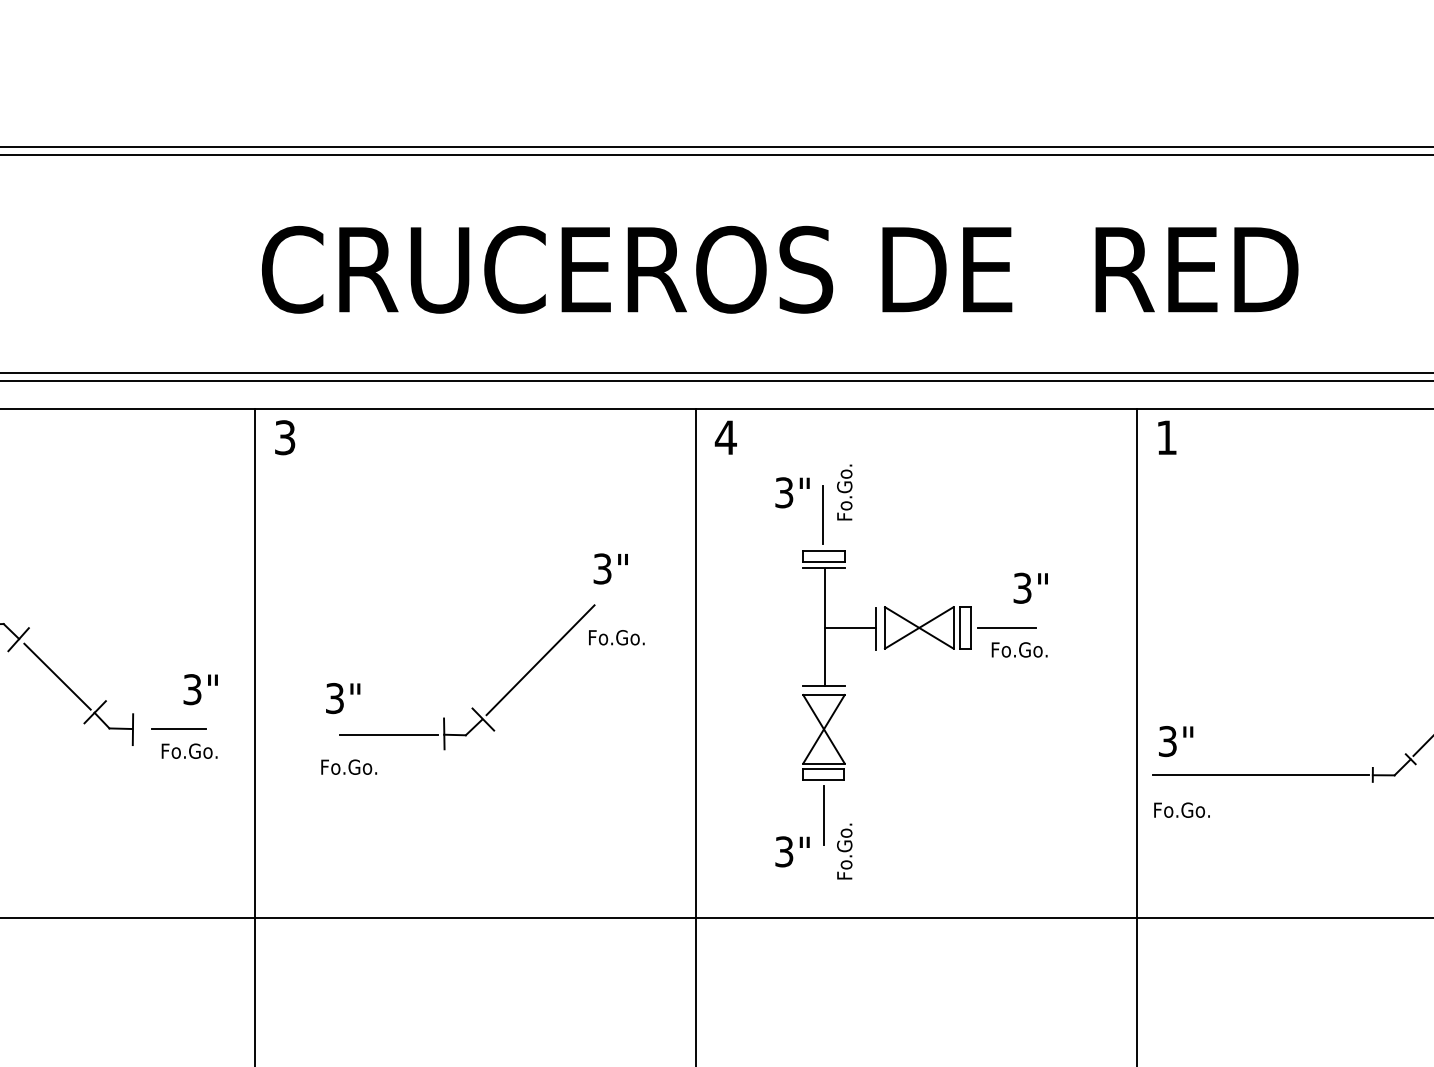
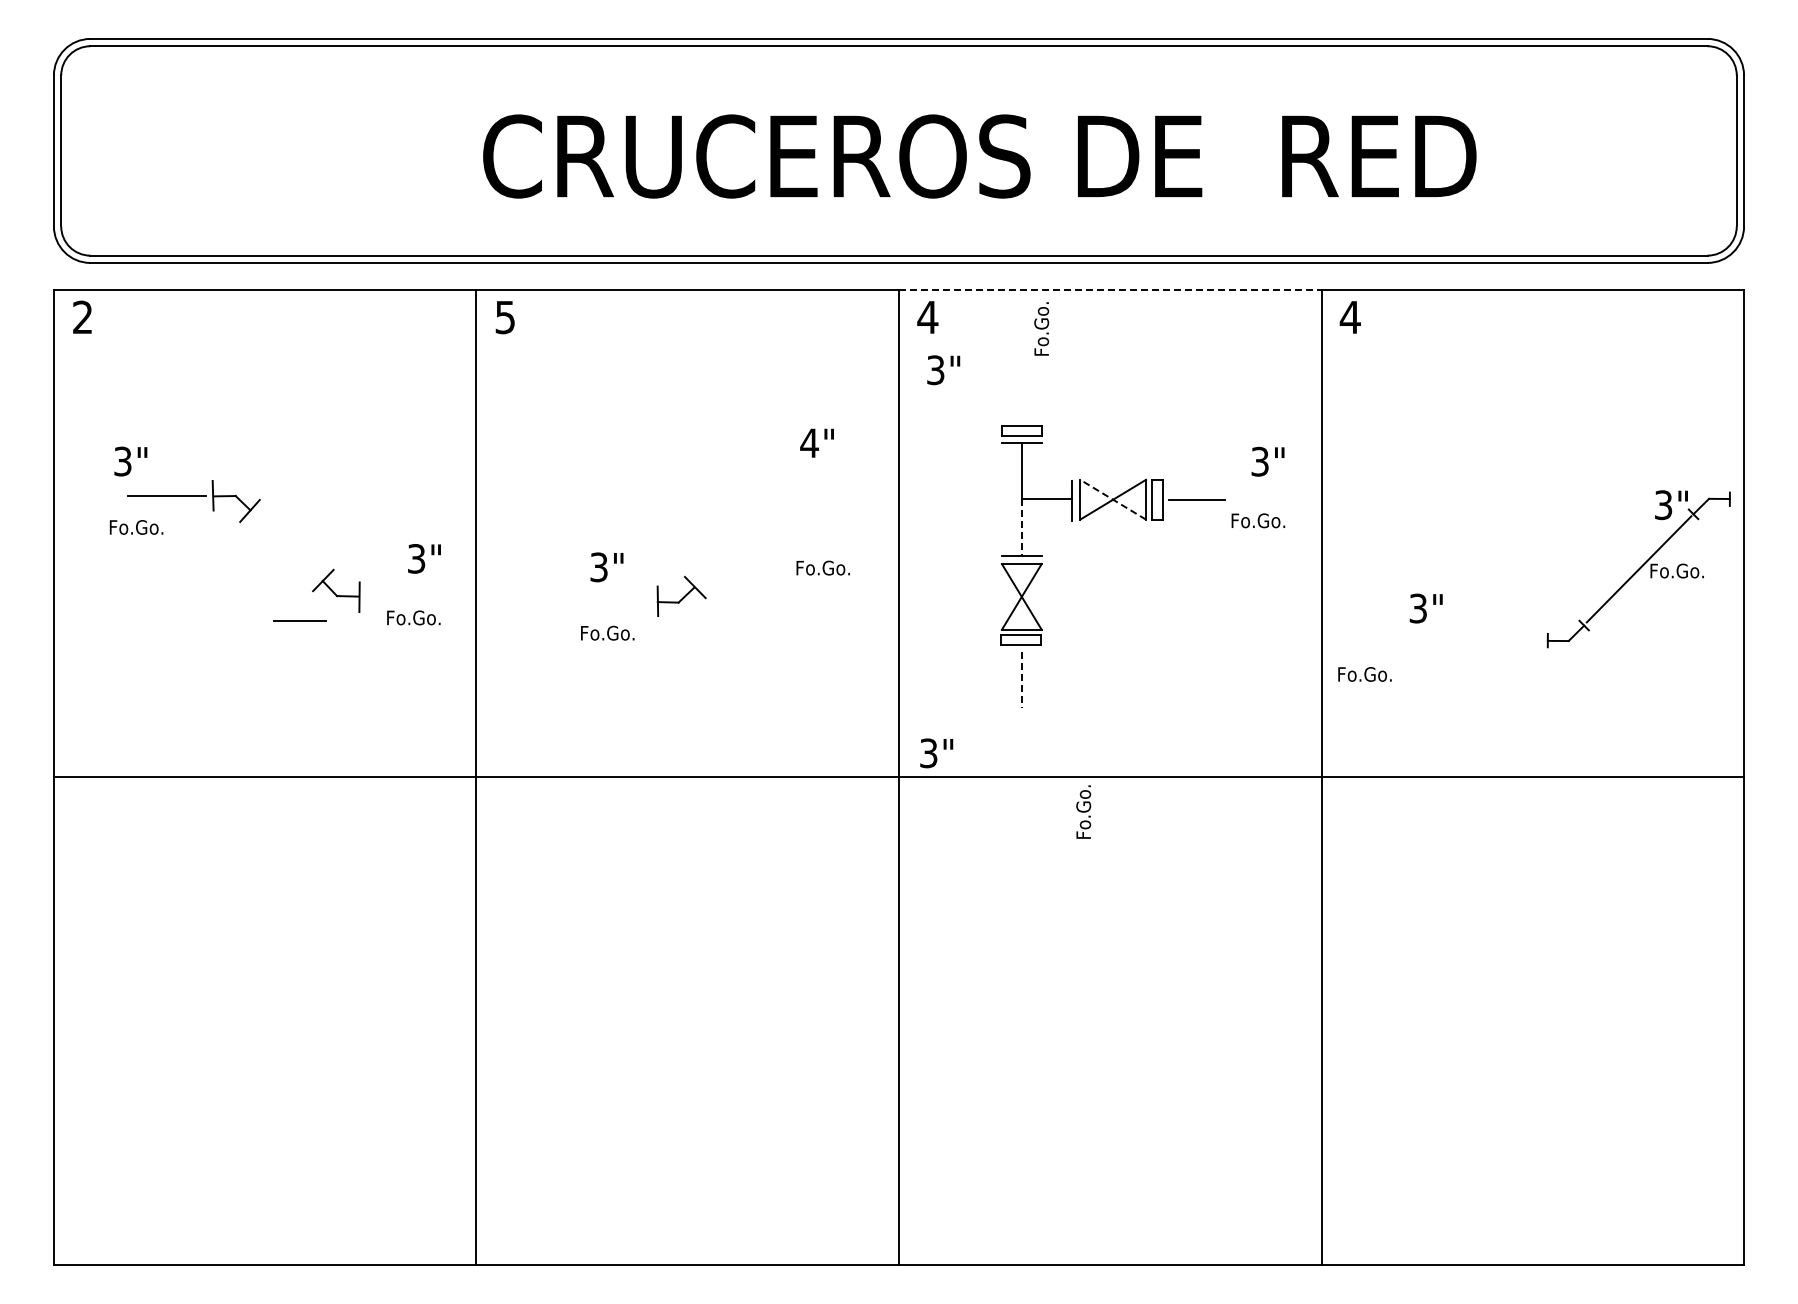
line: (916, 408) -> (1110, 289), solid -> dashed
text: (285, 436) -> (505, 316), 3 -> 5
text: (1165, 437) -> (1349, 317), 1 -> 4
text: (844, 492) -> (1041, 328), moved
text: (792, 493) -> (943, 370), moved
line: (823, 514) -> (1021, 391), removed
text: (602, 569) -> (809, 443), 3" -> 4"
text: (1030, 588) -> (1267, 461), moved
line: (918, 627) -> (1112, 499), solid -> dashed
text: (616, 637) -> (822, 567), moved
text: (1019, 649) -> (1258, 520), moved
line: (824, 656) -> (1022, 527), solid -> dashed
line: (539, 660) -> (749, 530), removed
line: (57, 676) -> (287, 546), removed
text: (342, 698) -> (606, 567), moved
line: (178, 728) -> (299, 620), moved
line: (388, 735) -> (604, 602), removed
text: (1175, 741) -> (1425, 608), moved
text: (348, 766) -> (607, 632), moved
line: (1260, 774) -> (1440, 640), removed
line: (823, 815) -> (1021, 679), solid -> dashed
text: (844, 850) -> (1083, 811), moved
text: (792, 852) -> (936, 753), moved

